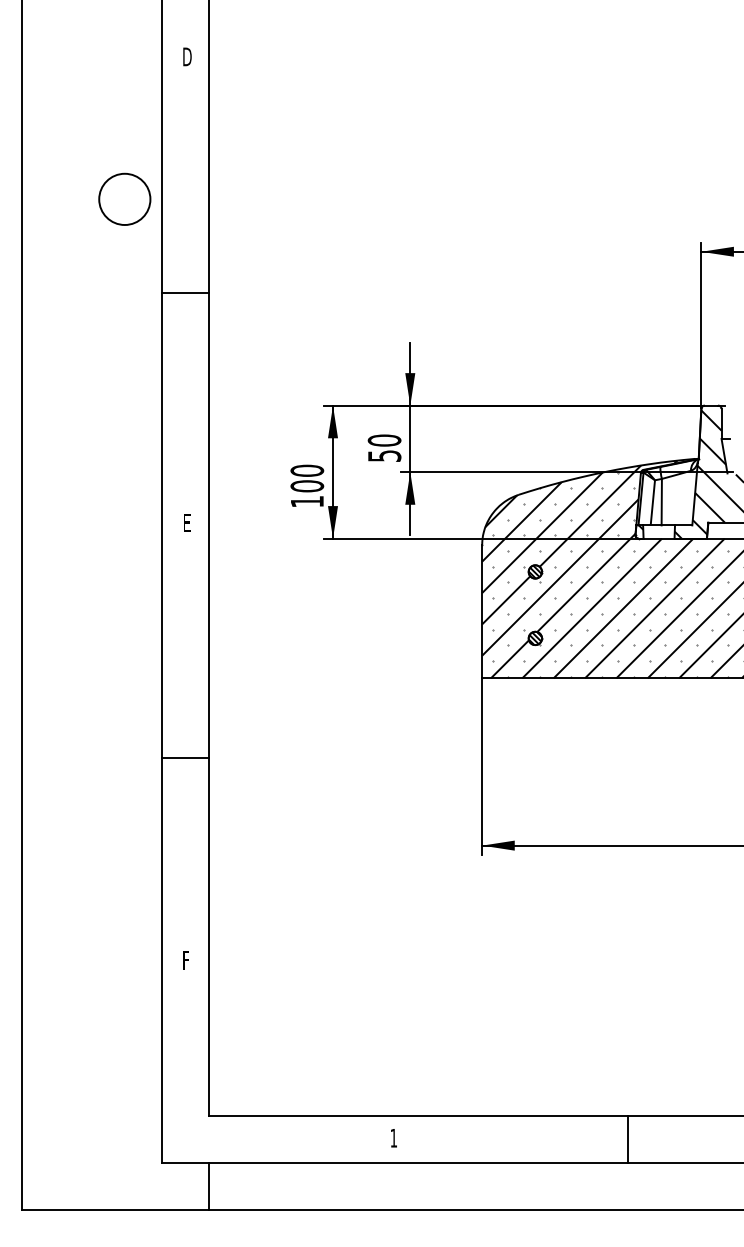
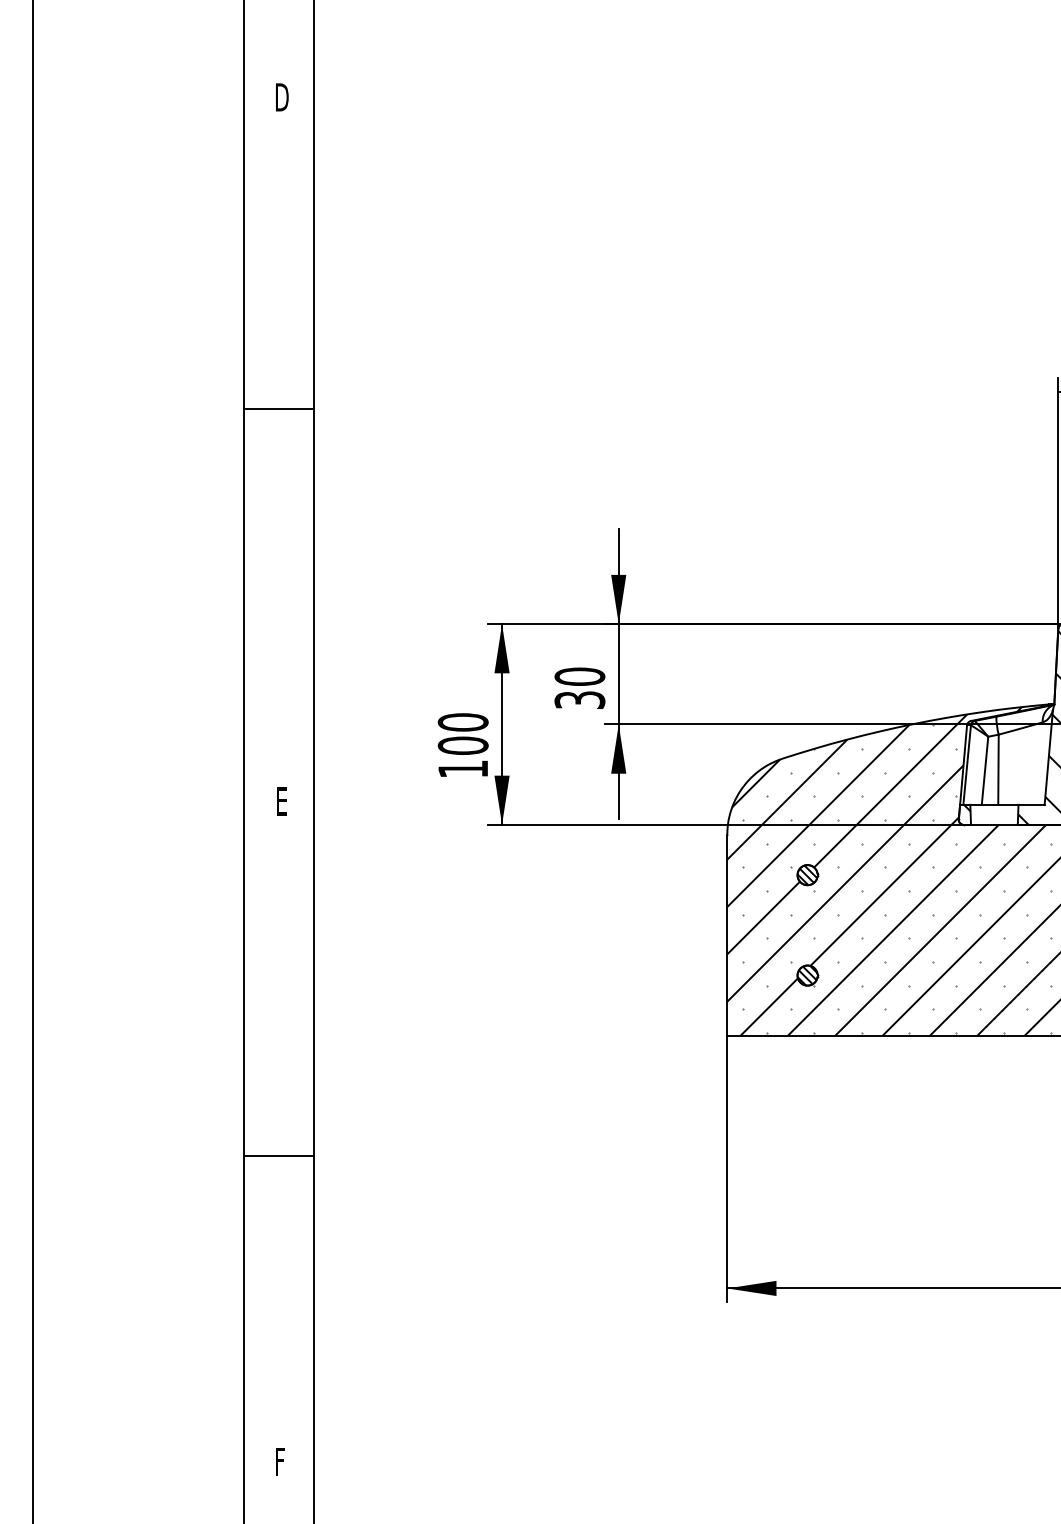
circle: (124, 198) -> (187, 311), removed
line: (185, 292) -> (279, 409), moved
text: (383, 455) -> (578, 699), 50 -> 30

